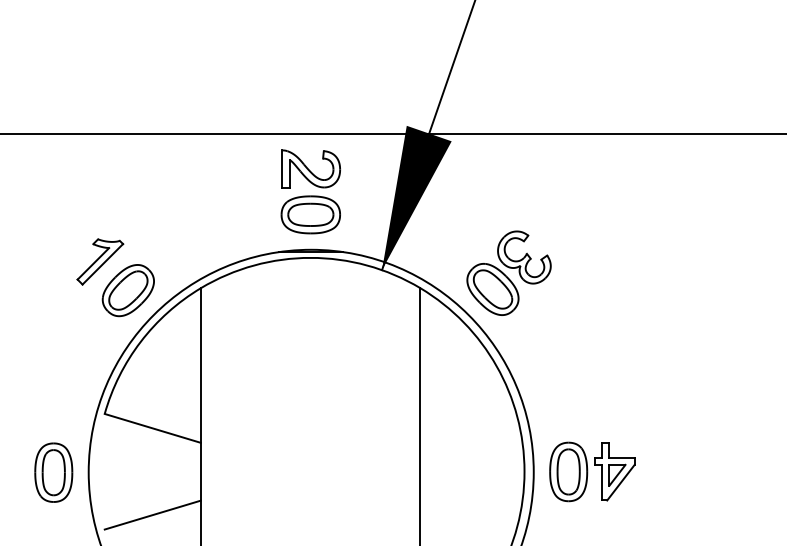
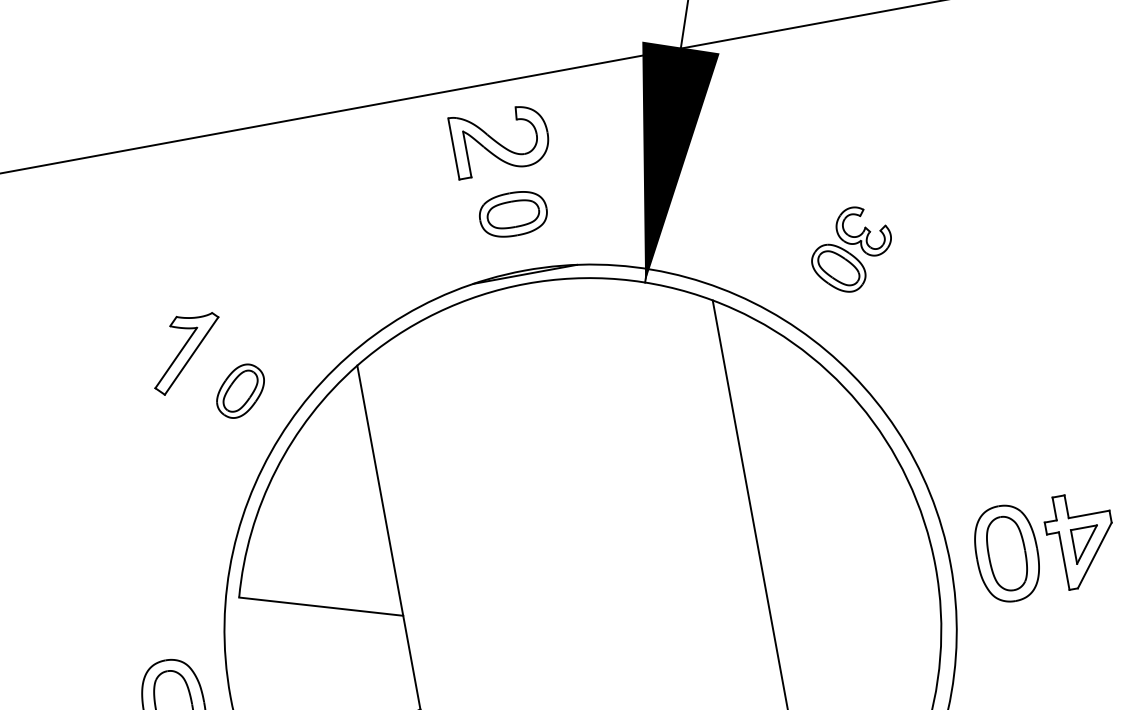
part: (310, 214) -> (512, 213), size x0.7
part: (508, 272) -> (850, 248), size x0.6
part: (127, 290) -> (239, 391), size x0.6

